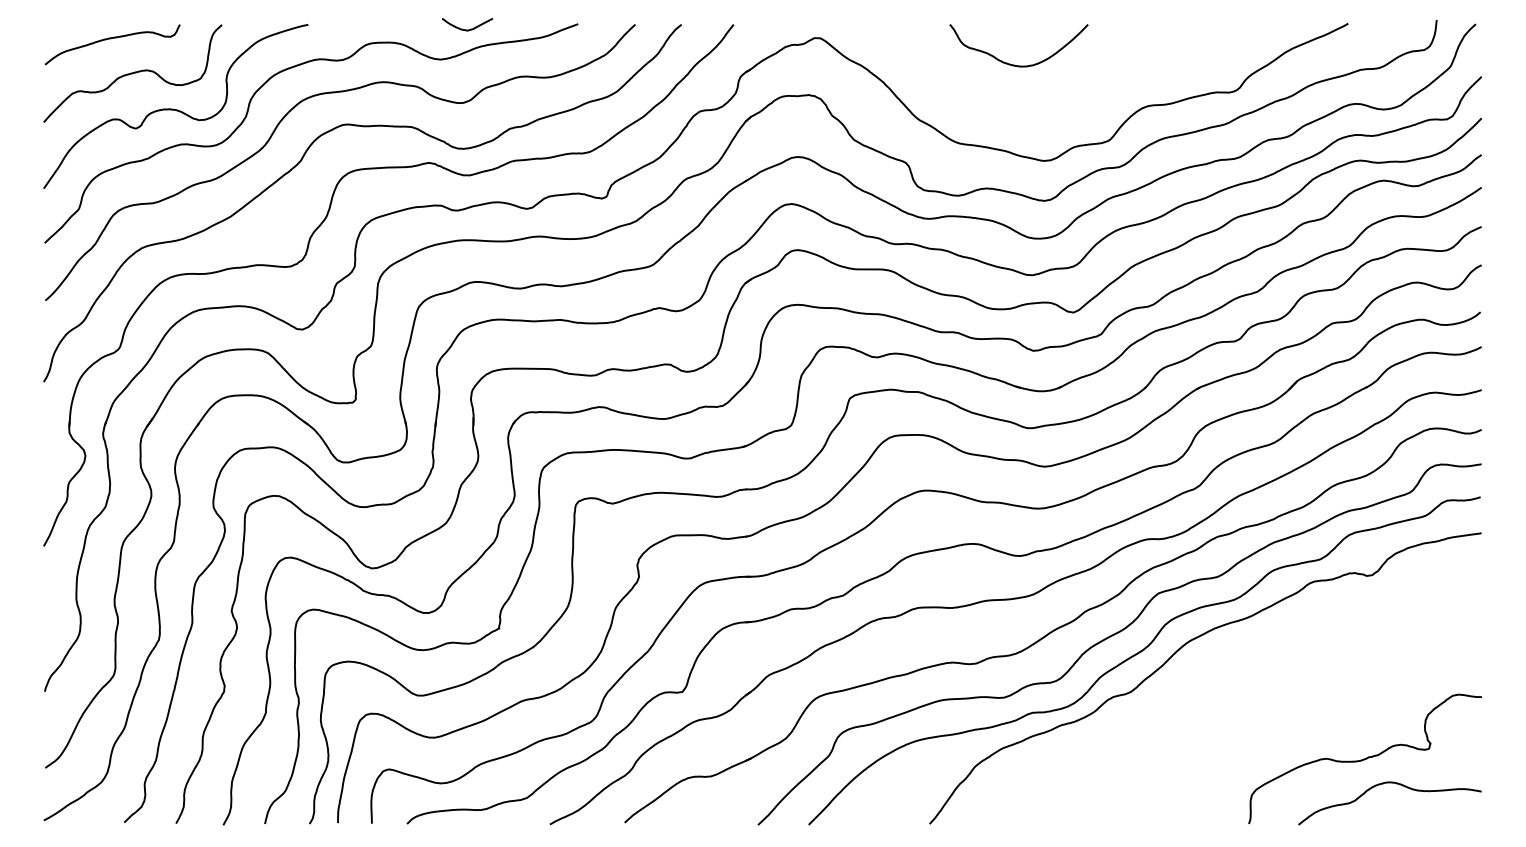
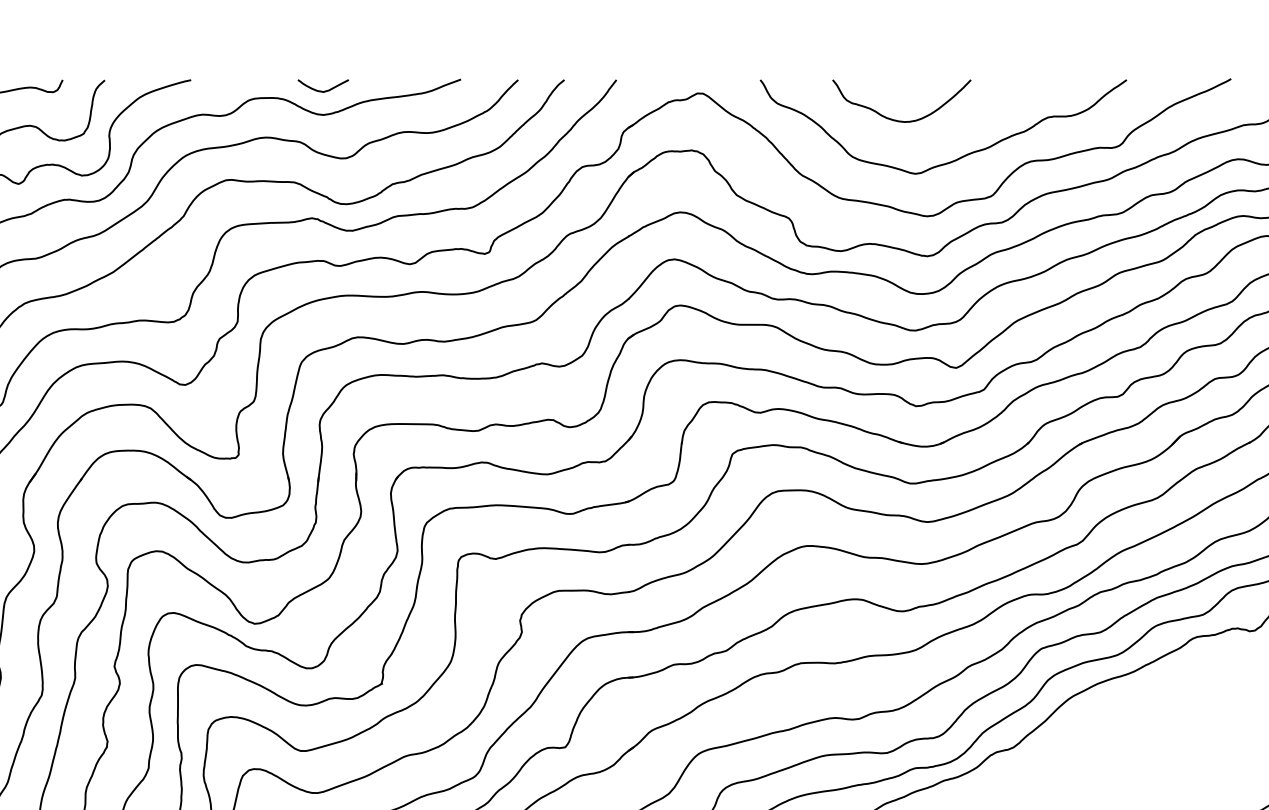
curve: (470, 28) -> (326, 89), moved
curve: (1075, 102) -> (958, 157), added

